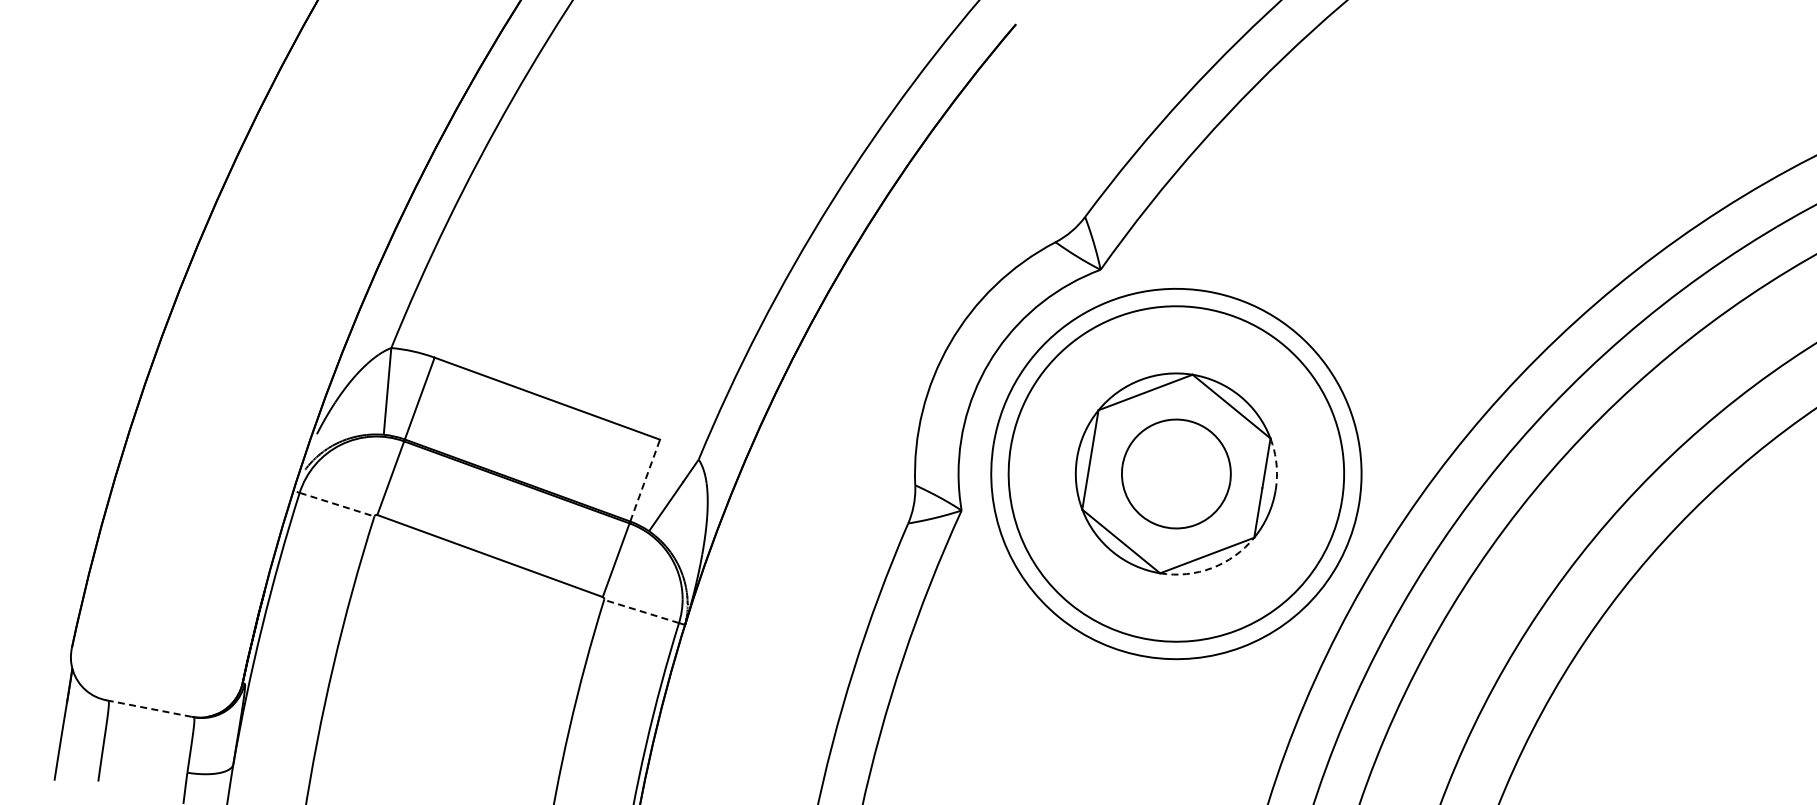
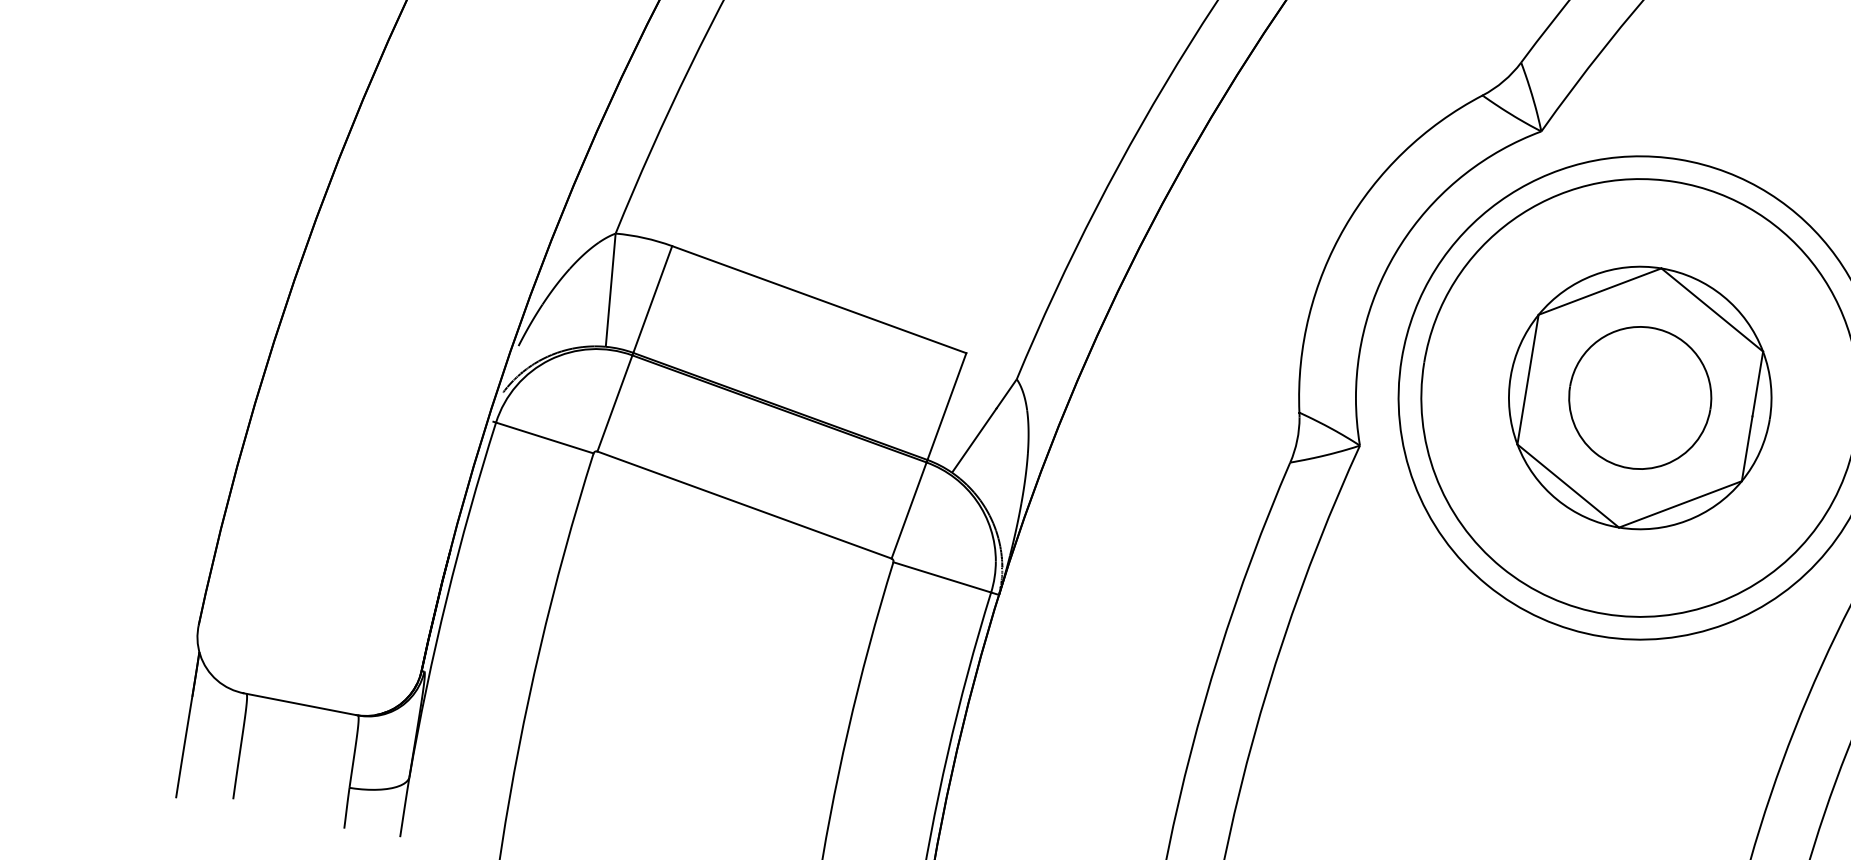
arc: (1276, 464) -> (1770, 385), dashed -> solid
line: (645, 480) -> (947, 406), dashed -> solid
line: (337, 504) -> (545, 437), dashed -> solid
arc: (1211, 568) -> (1686, 521), dashed -> solid
line: (641, 611) -> (942, 577), dashed -> solid
line: (148, 708) -> (298, 704), dashed -> solid

